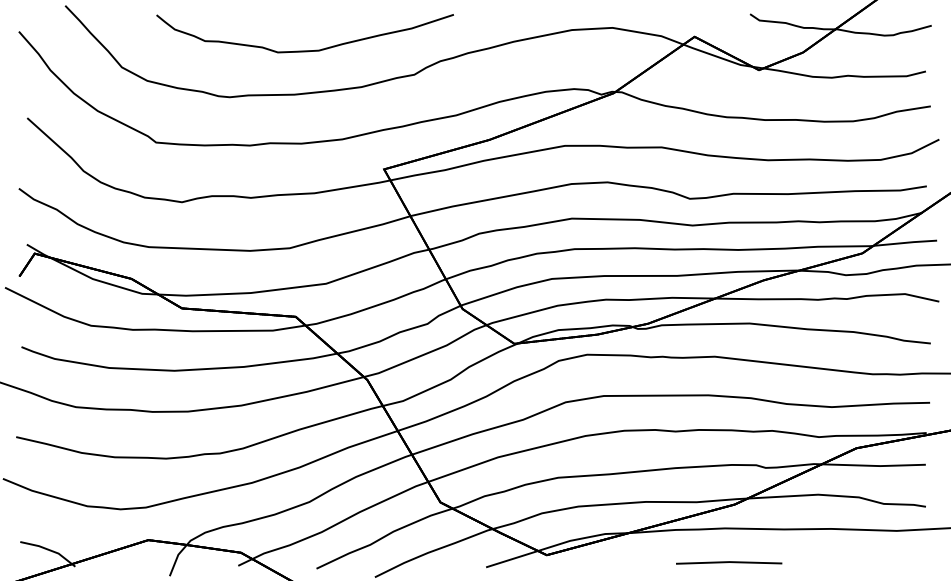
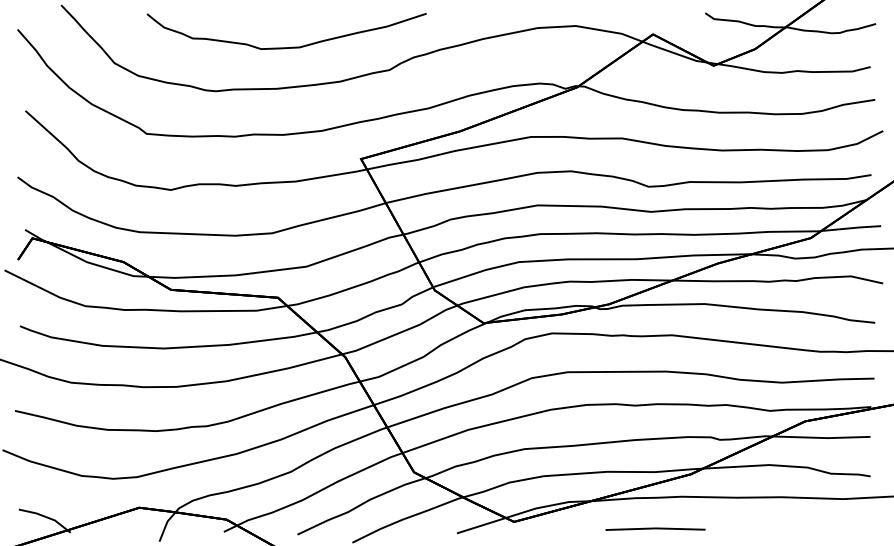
line: (729, 562) -> (655, 528), moved

